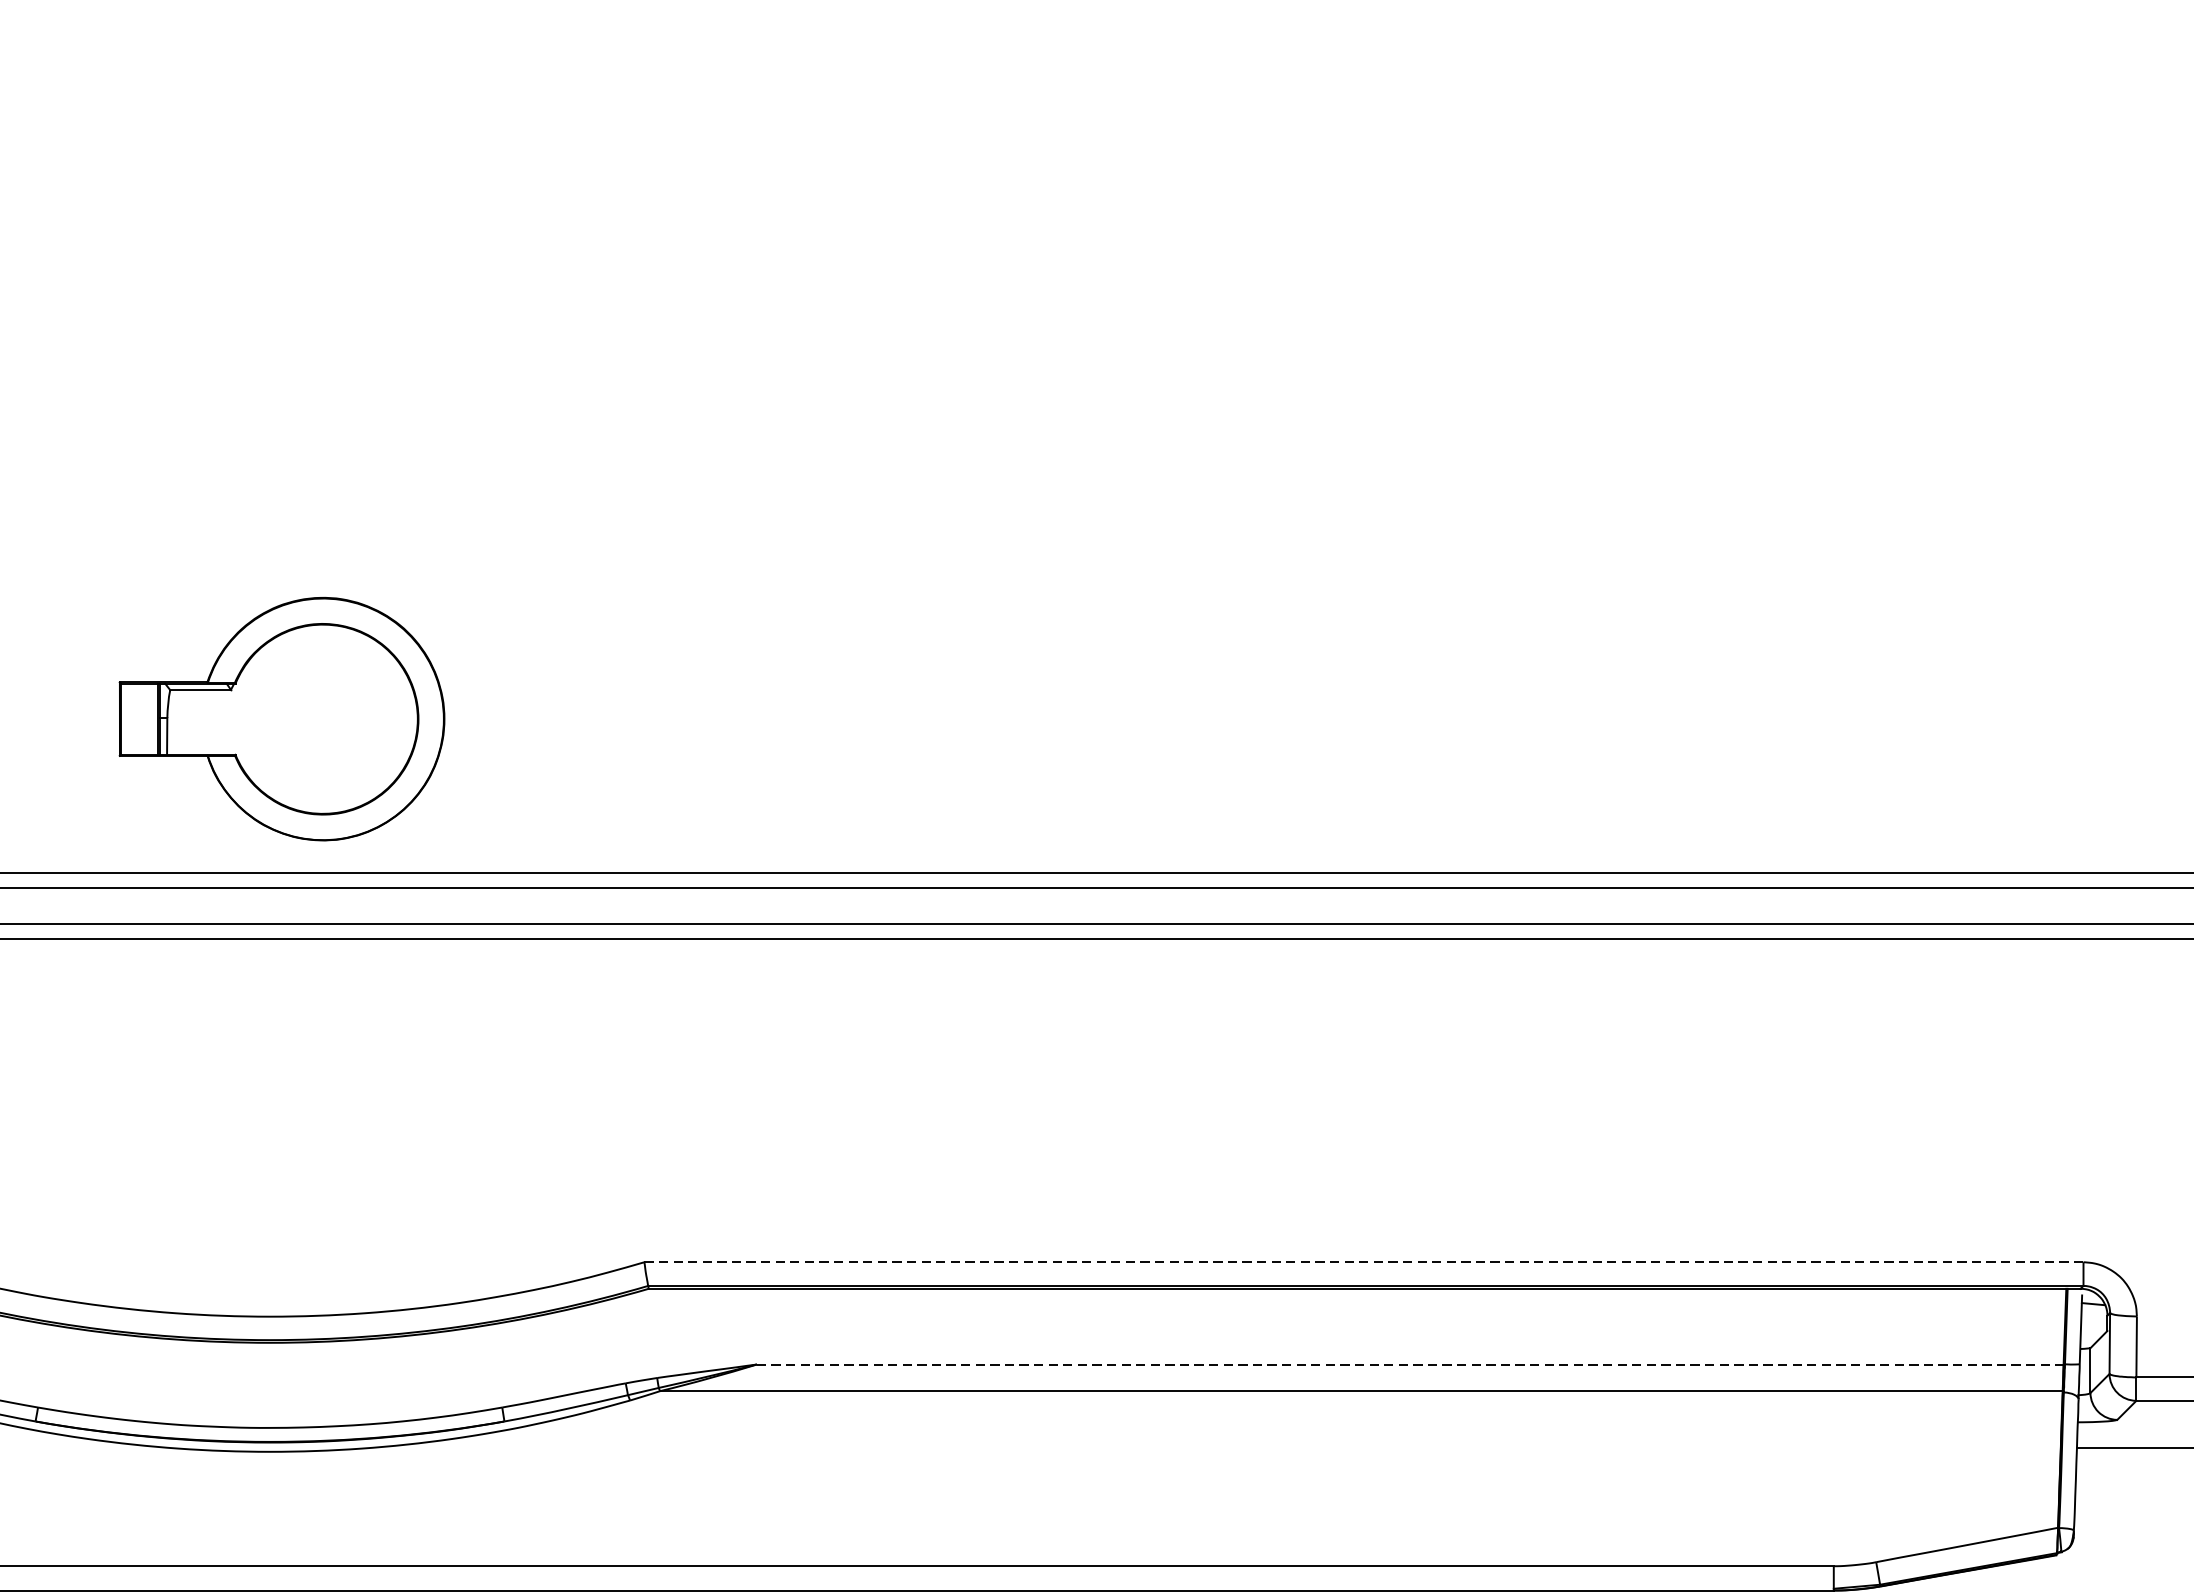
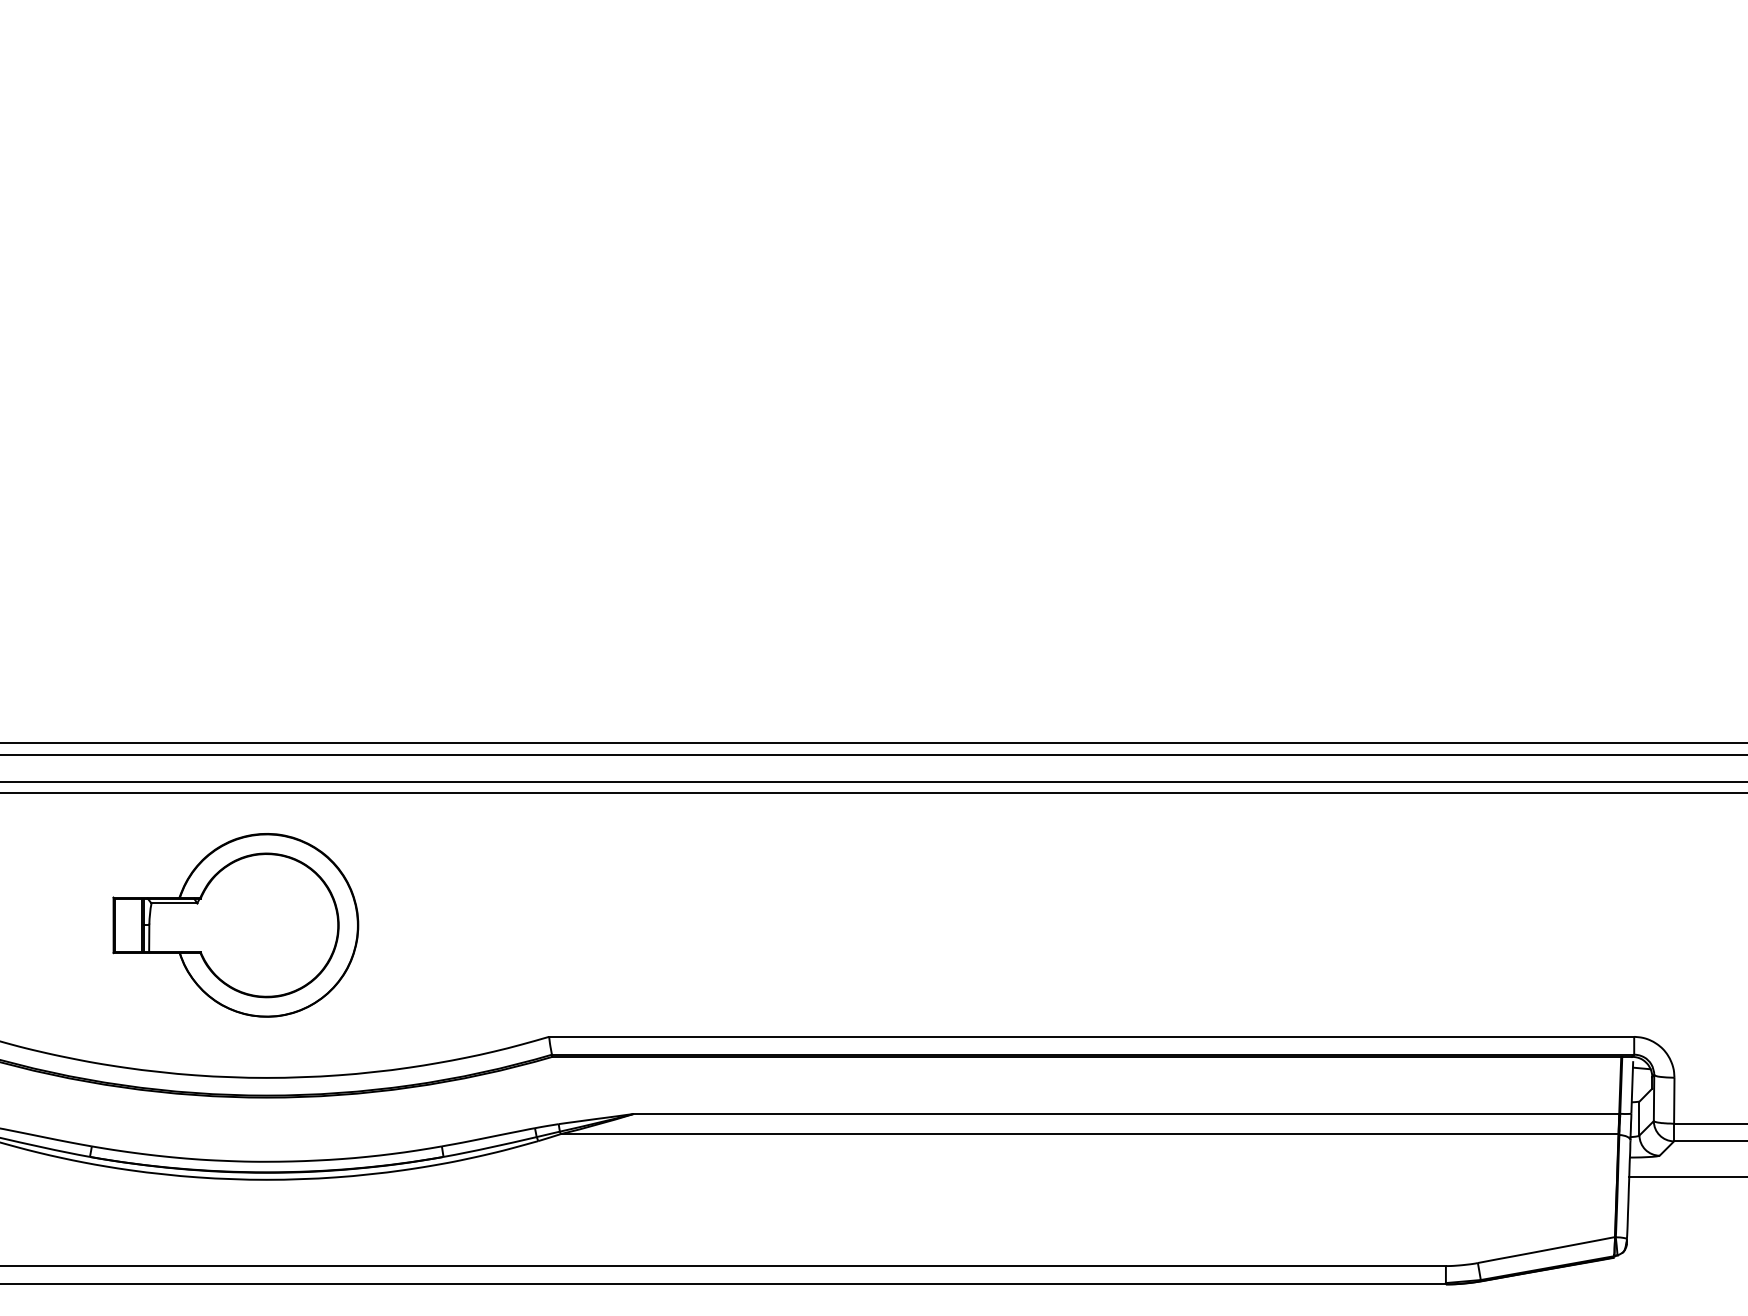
part: (281, 719) -> (235, 925), moved
line: (1363, 1261) -> (1091, 1036), dashed -> solid
line: (1410, 1365) -> (1126, 1114), dashed -> solid

